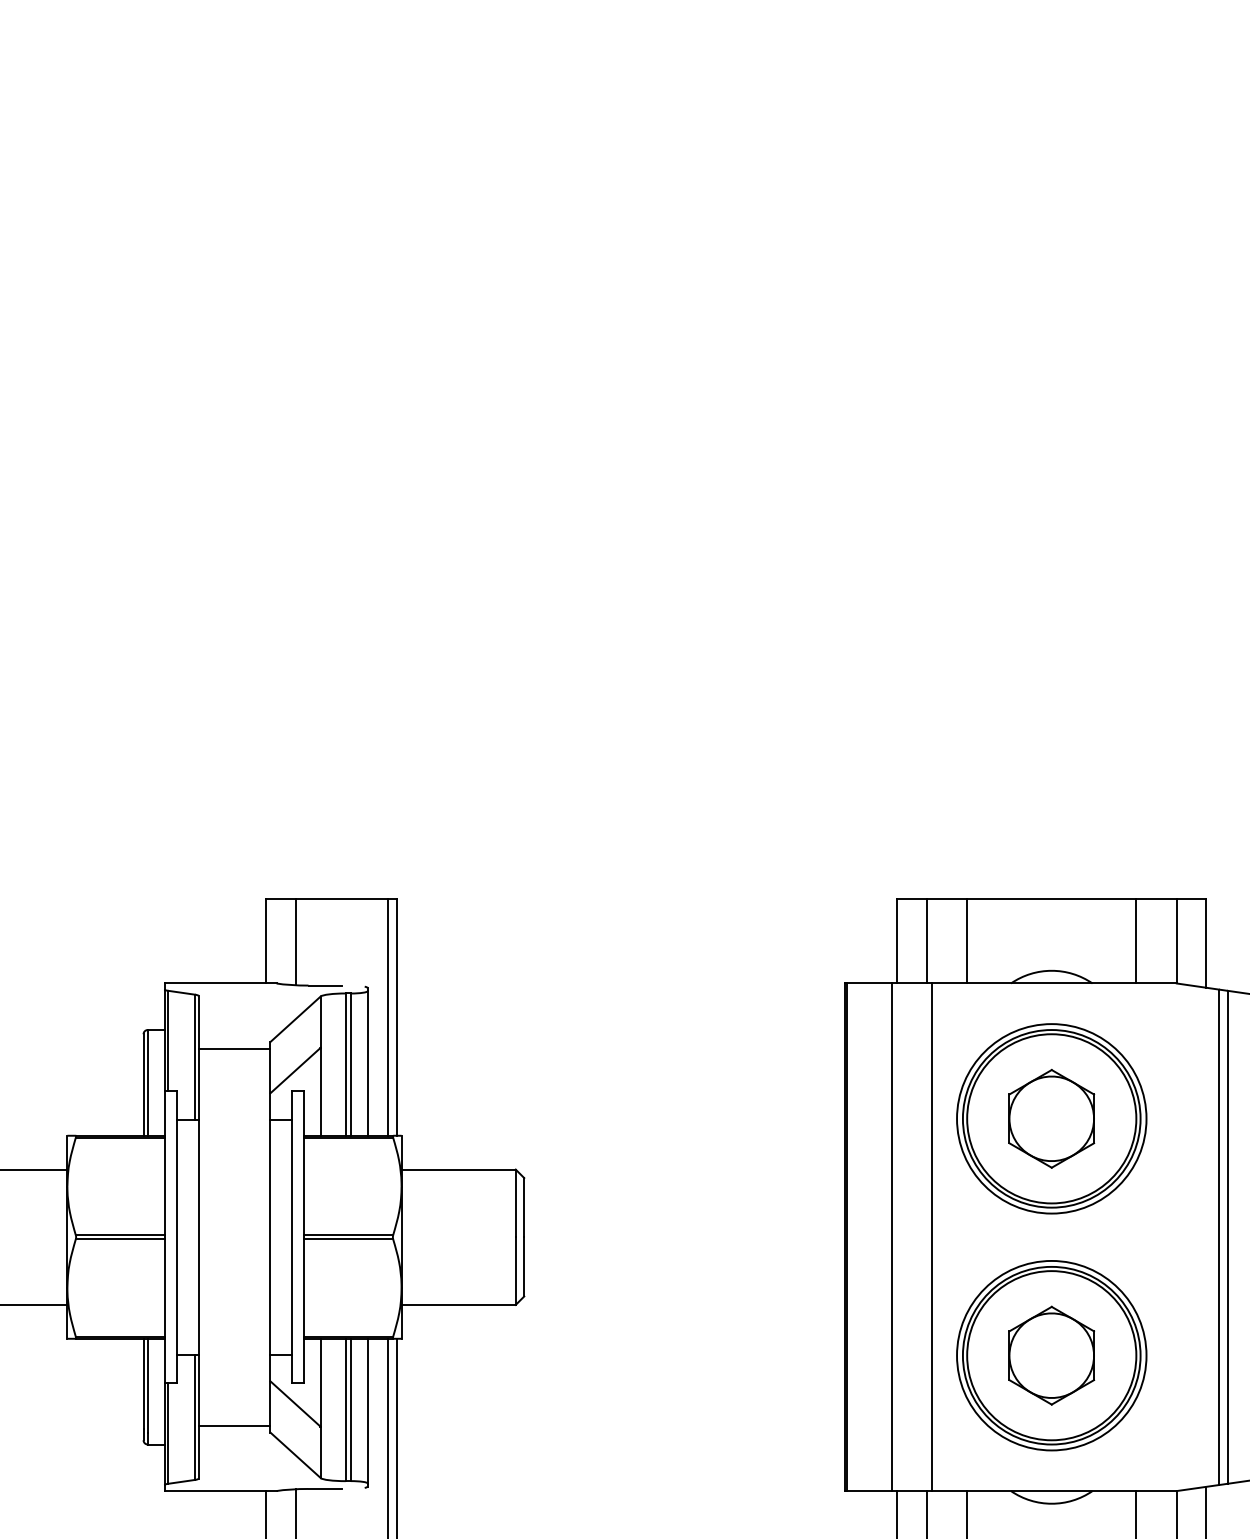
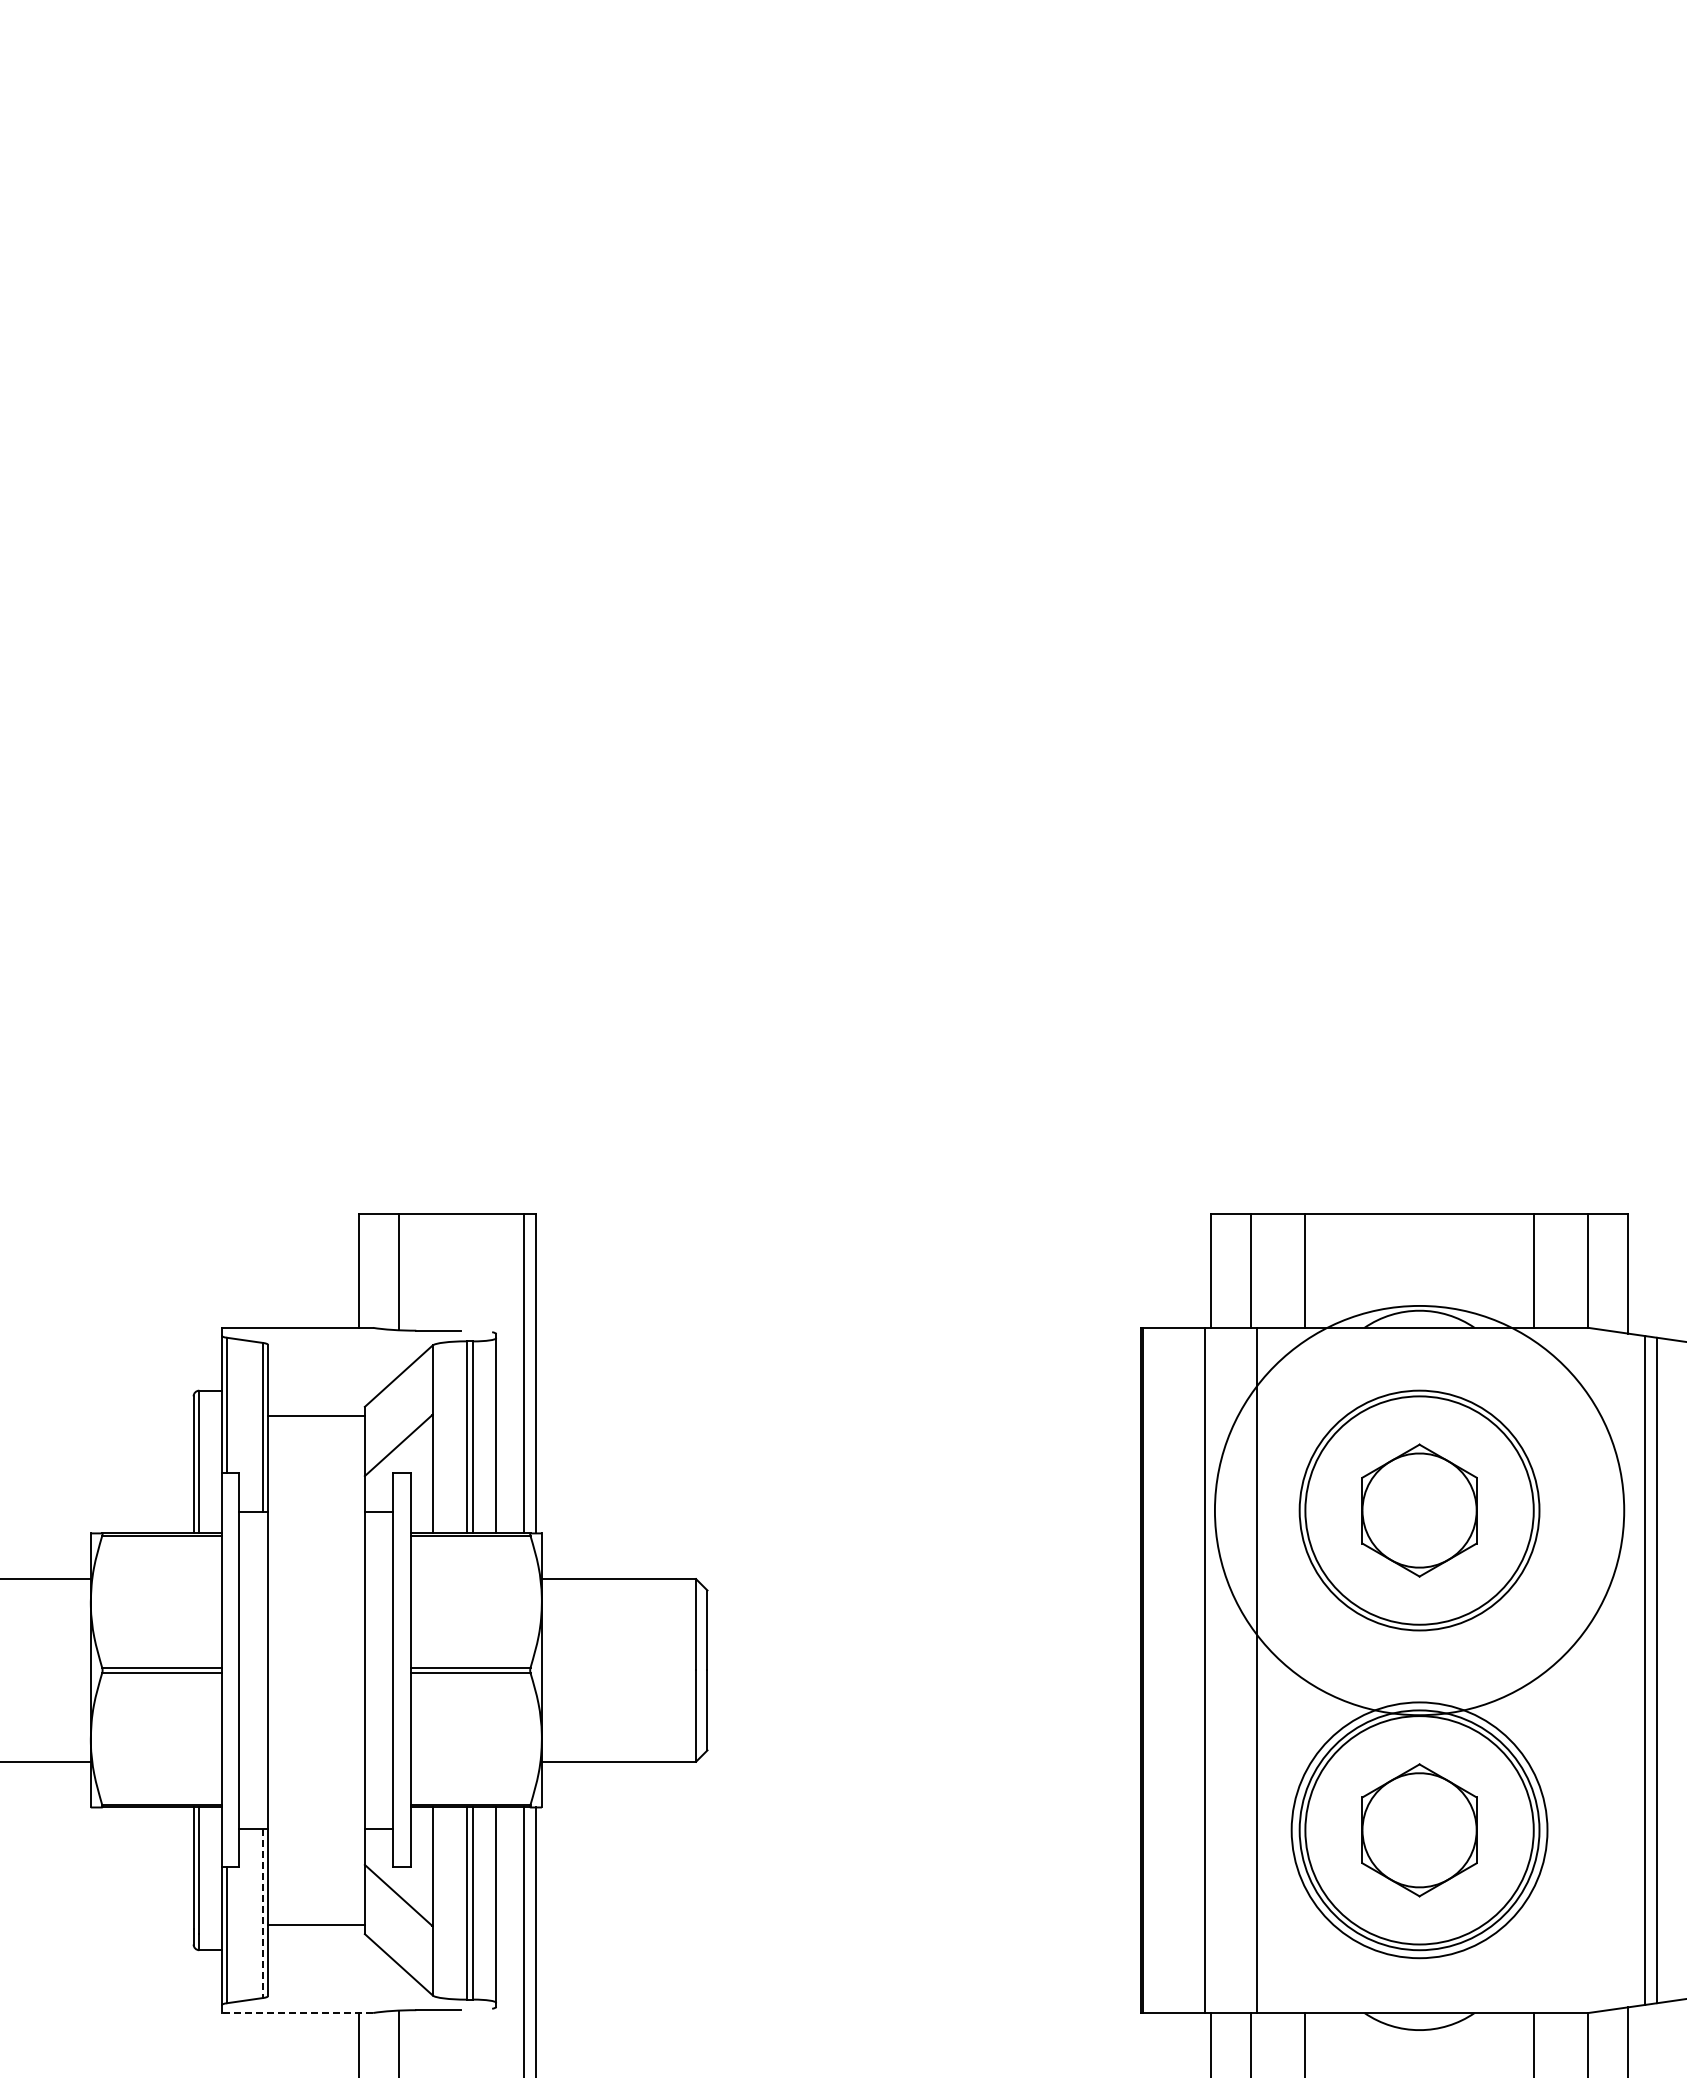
circle: (1051, 1118) -> (1419, 1510), size x1.6
line: (194, 1418) -> (262, 1914), solid -> dashed
line: (220, 1491) -> (297, 2013), solid -> dashed

